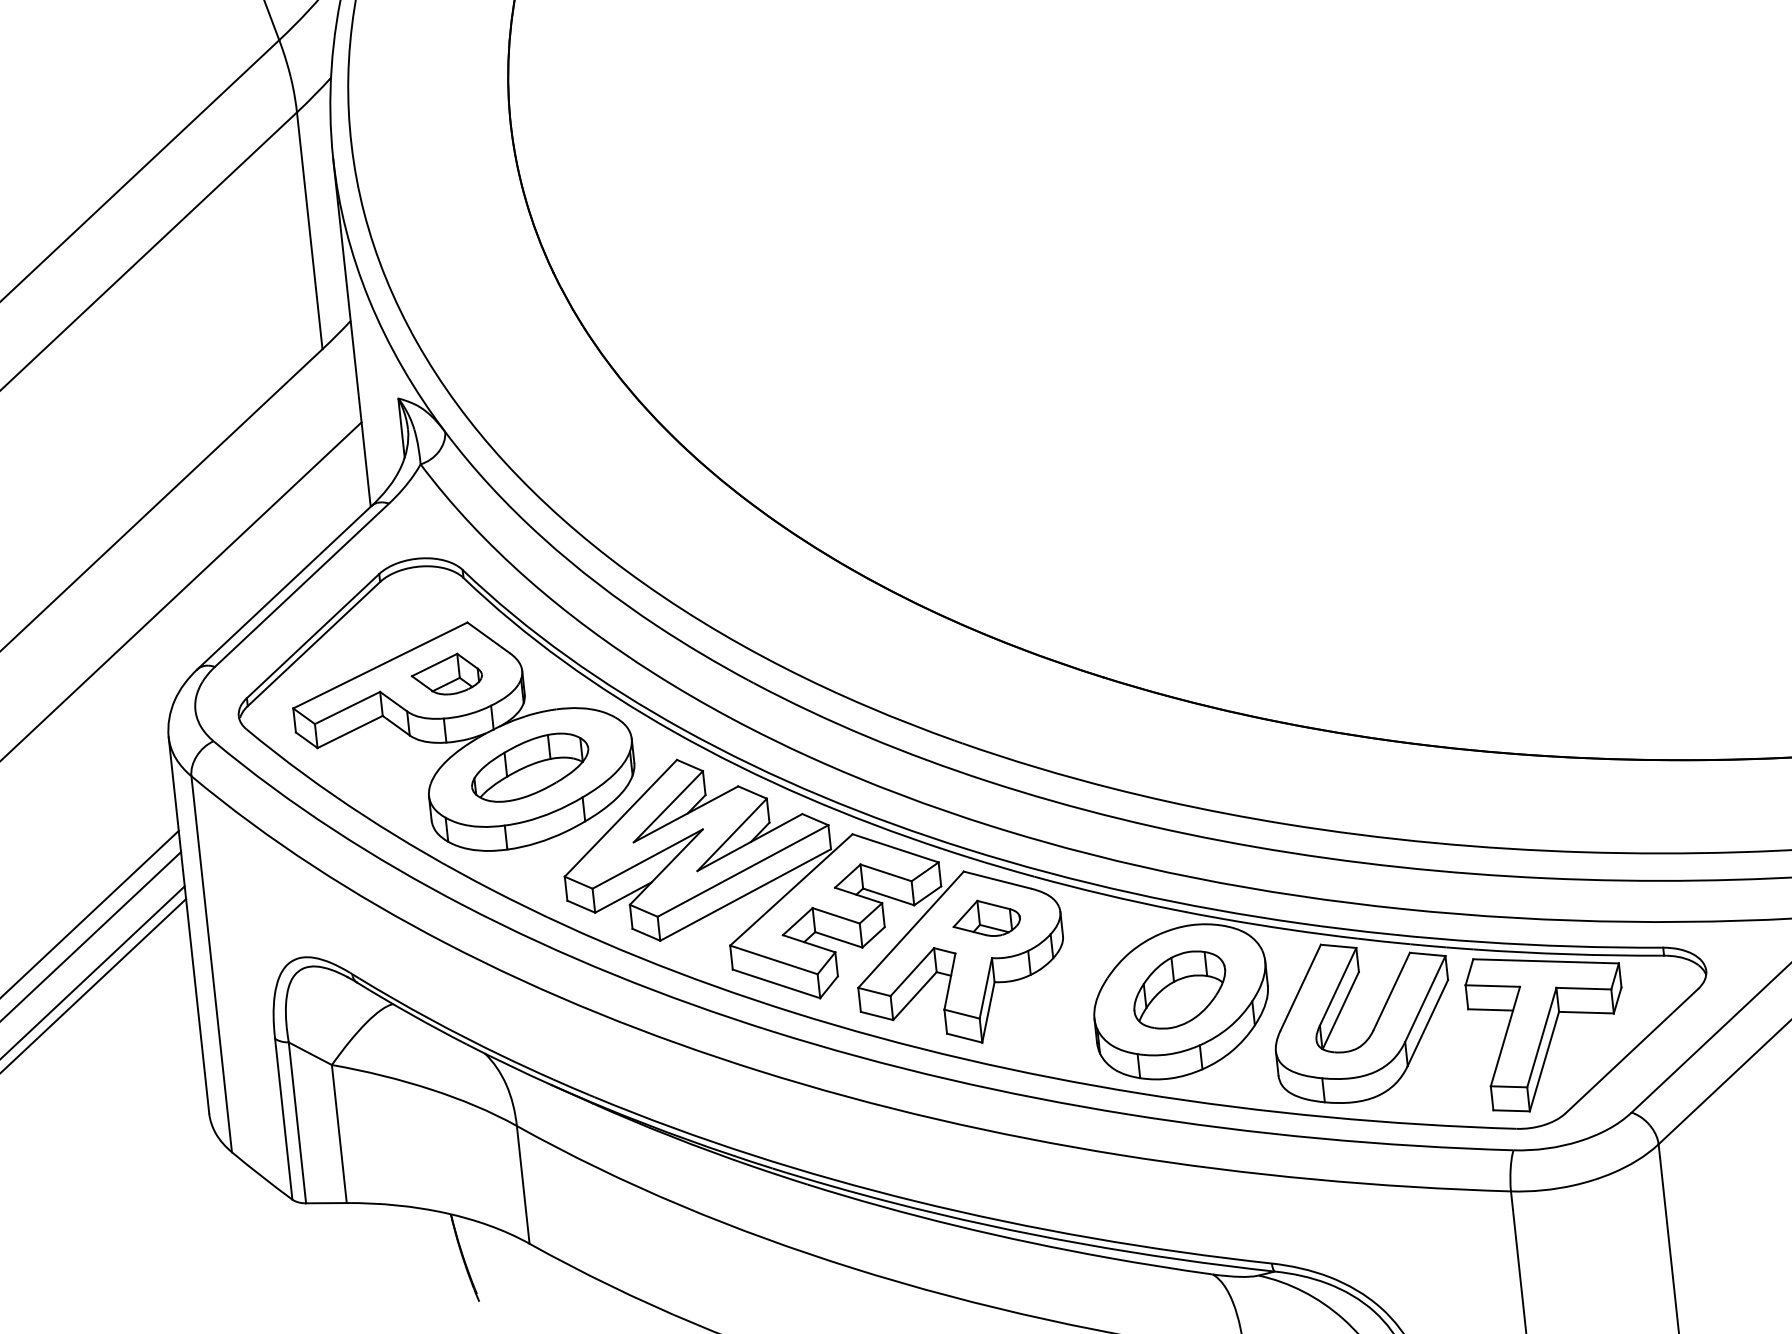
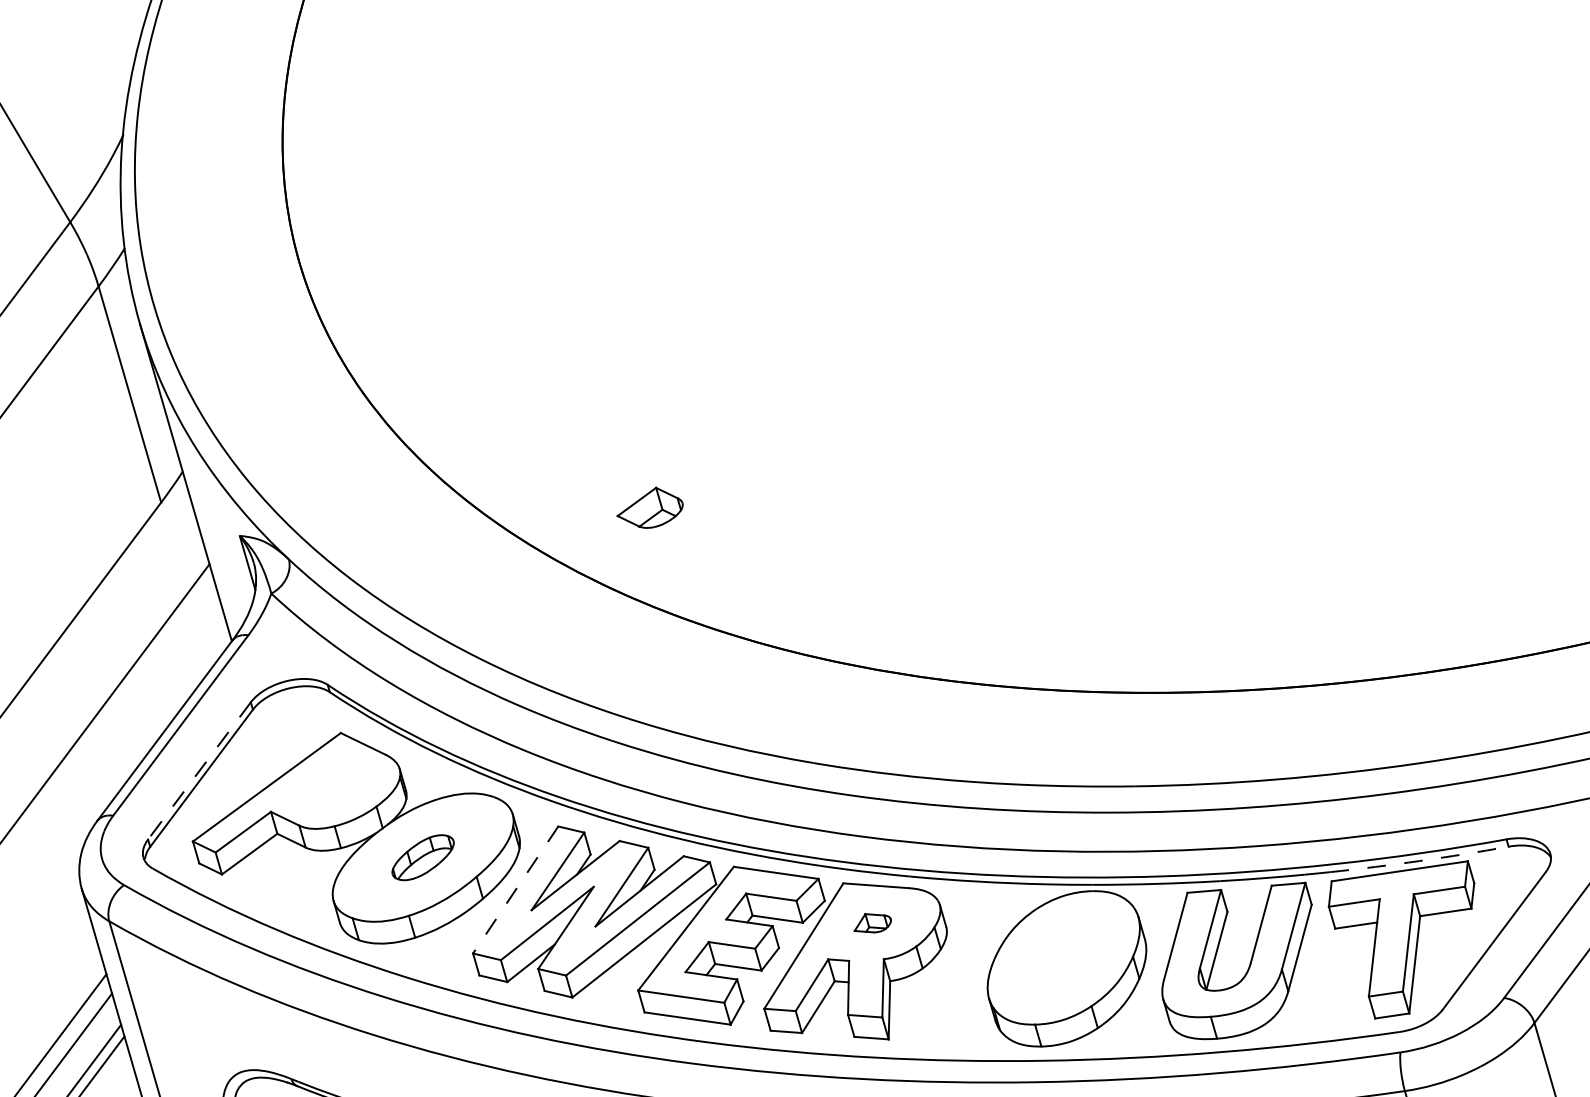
line: (313, 636) -> (199, 771), solid -> dashed
part: (446, 673) -> (649, 507), moved
part: (530, 767) -> (423, 857), size x0.6
line: (620, 818) -> (515, 890), solid -> dashed
part: (986, 917) -> (872, 922), size x0.6
arc: (1568, 954) -> (1419, 861), solid -> dashed
part: (1179, 989) -> (1063, 957), removed

